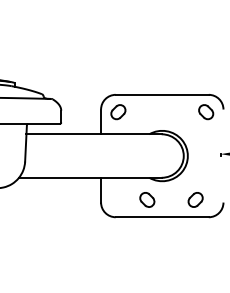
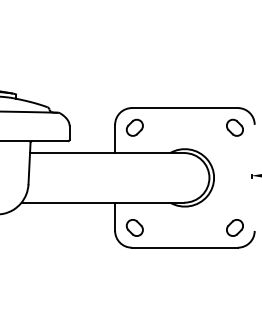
part: (147, 199) -> (134, 227), moved
part: (195, 199) -> (234, 227), moved

